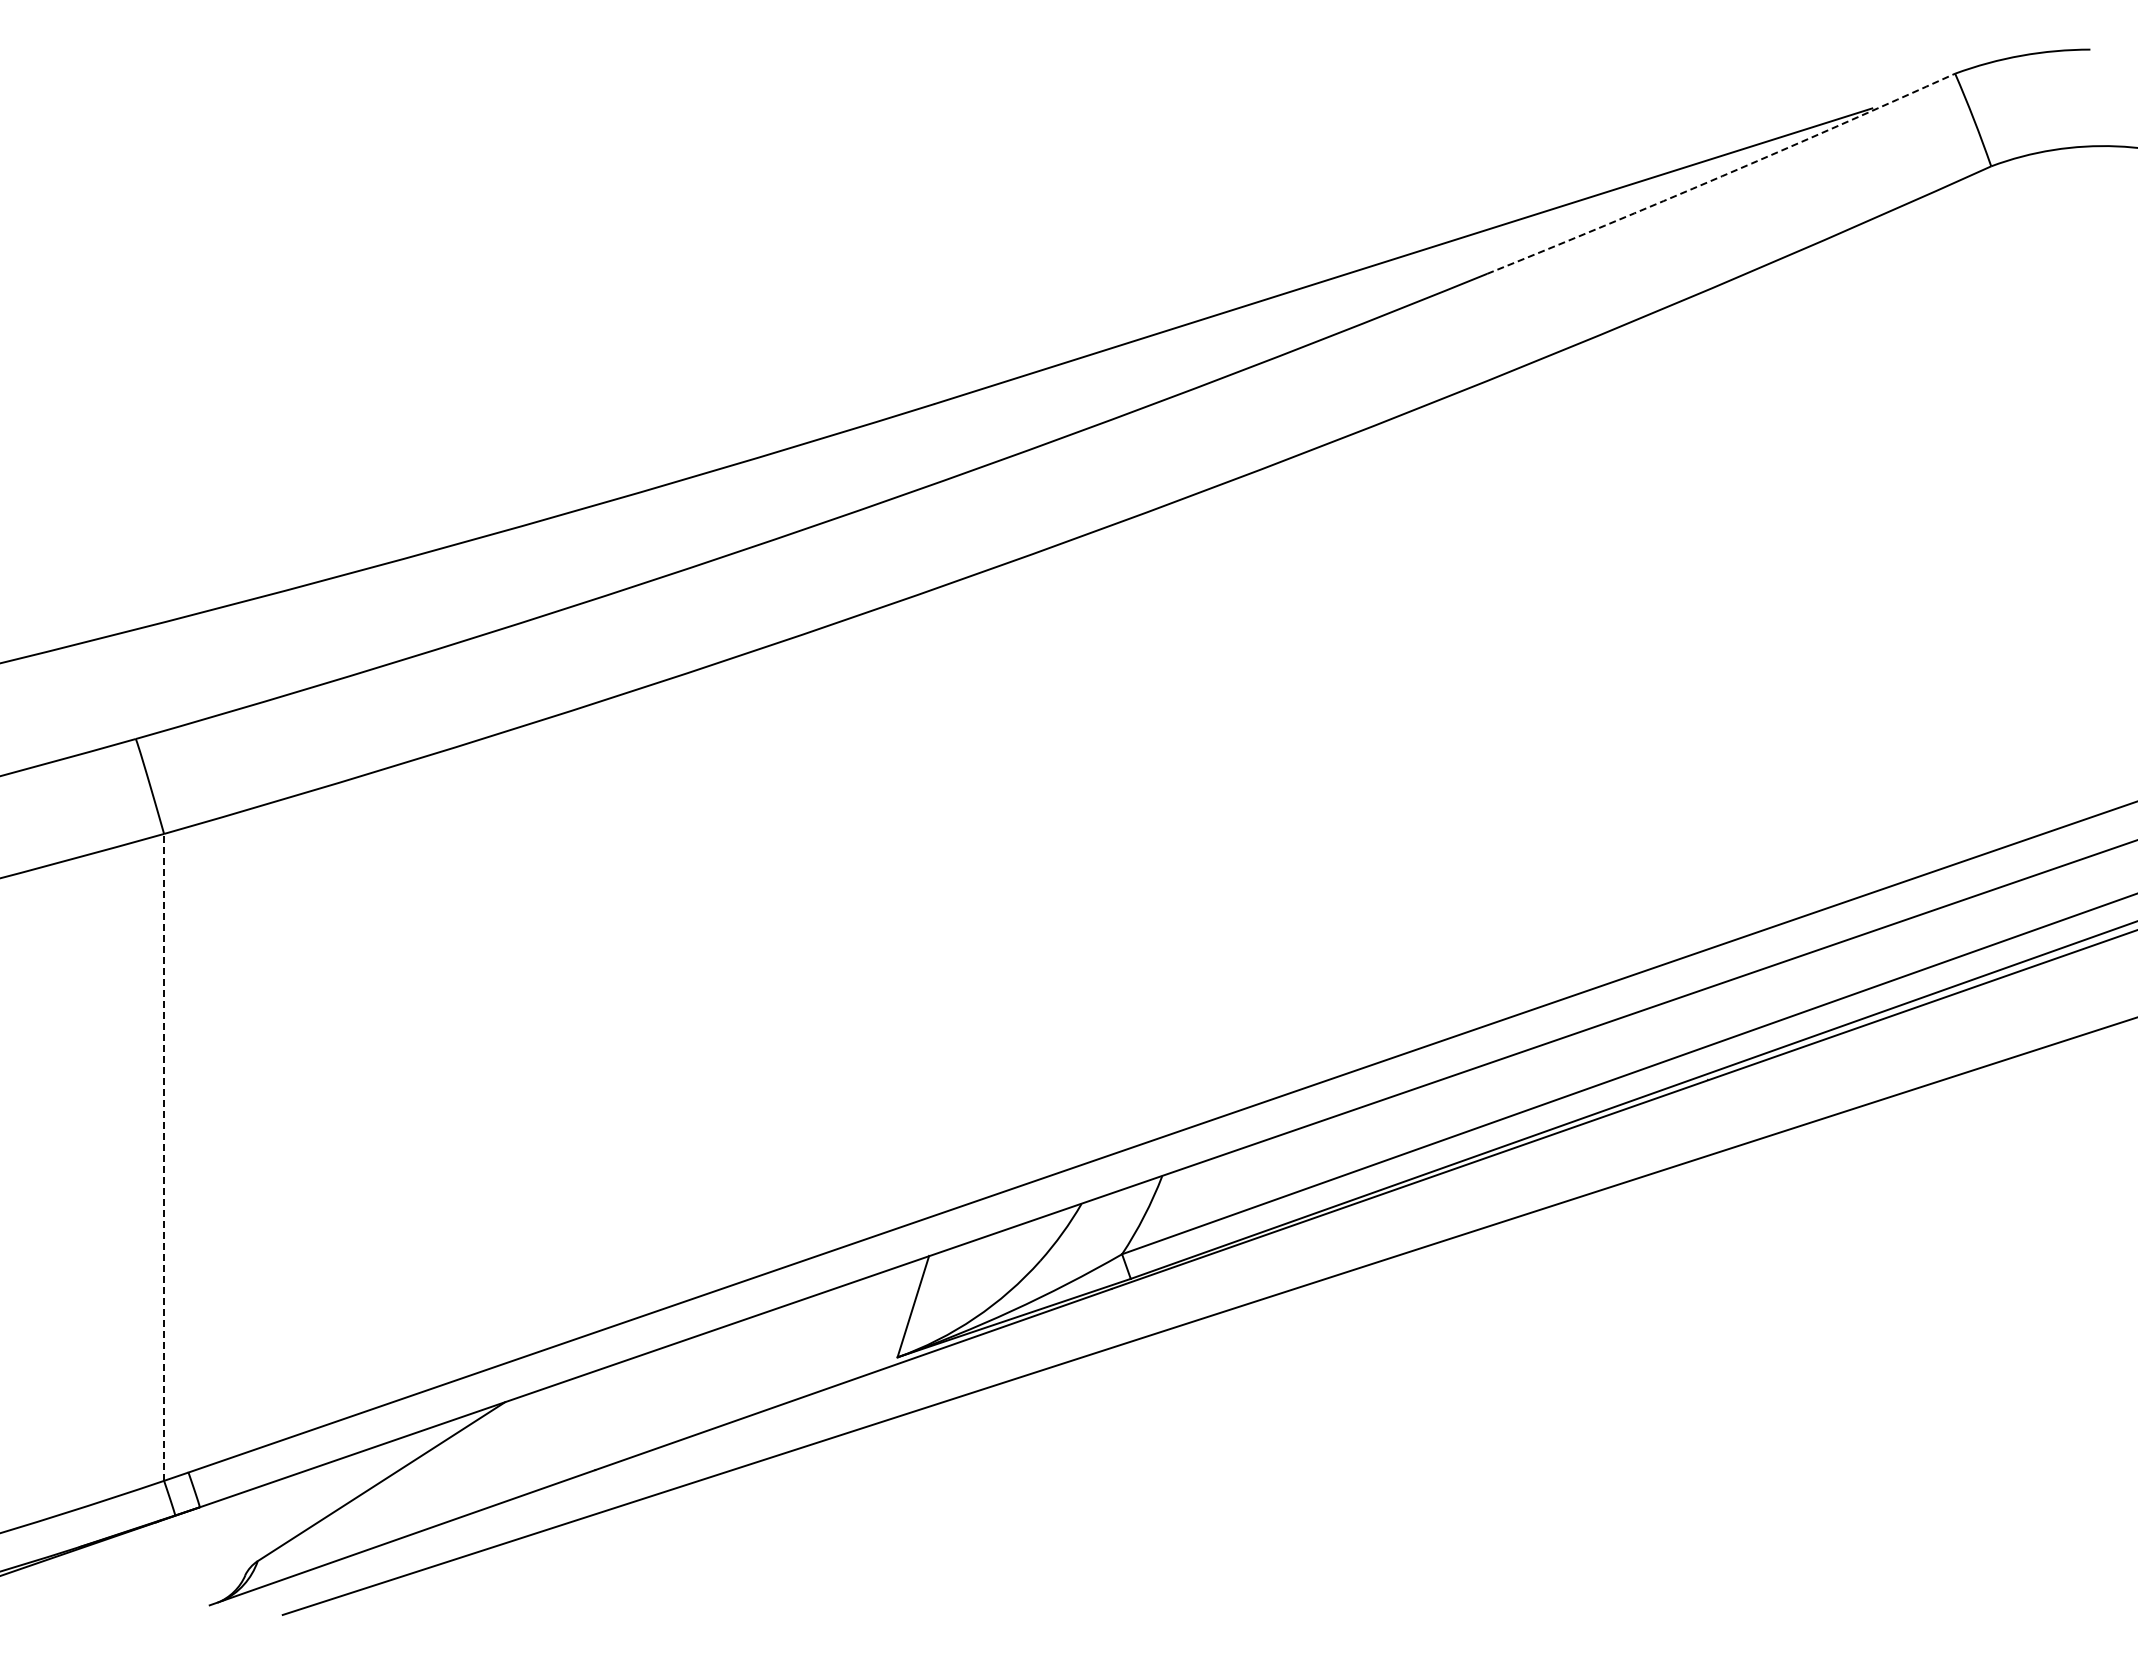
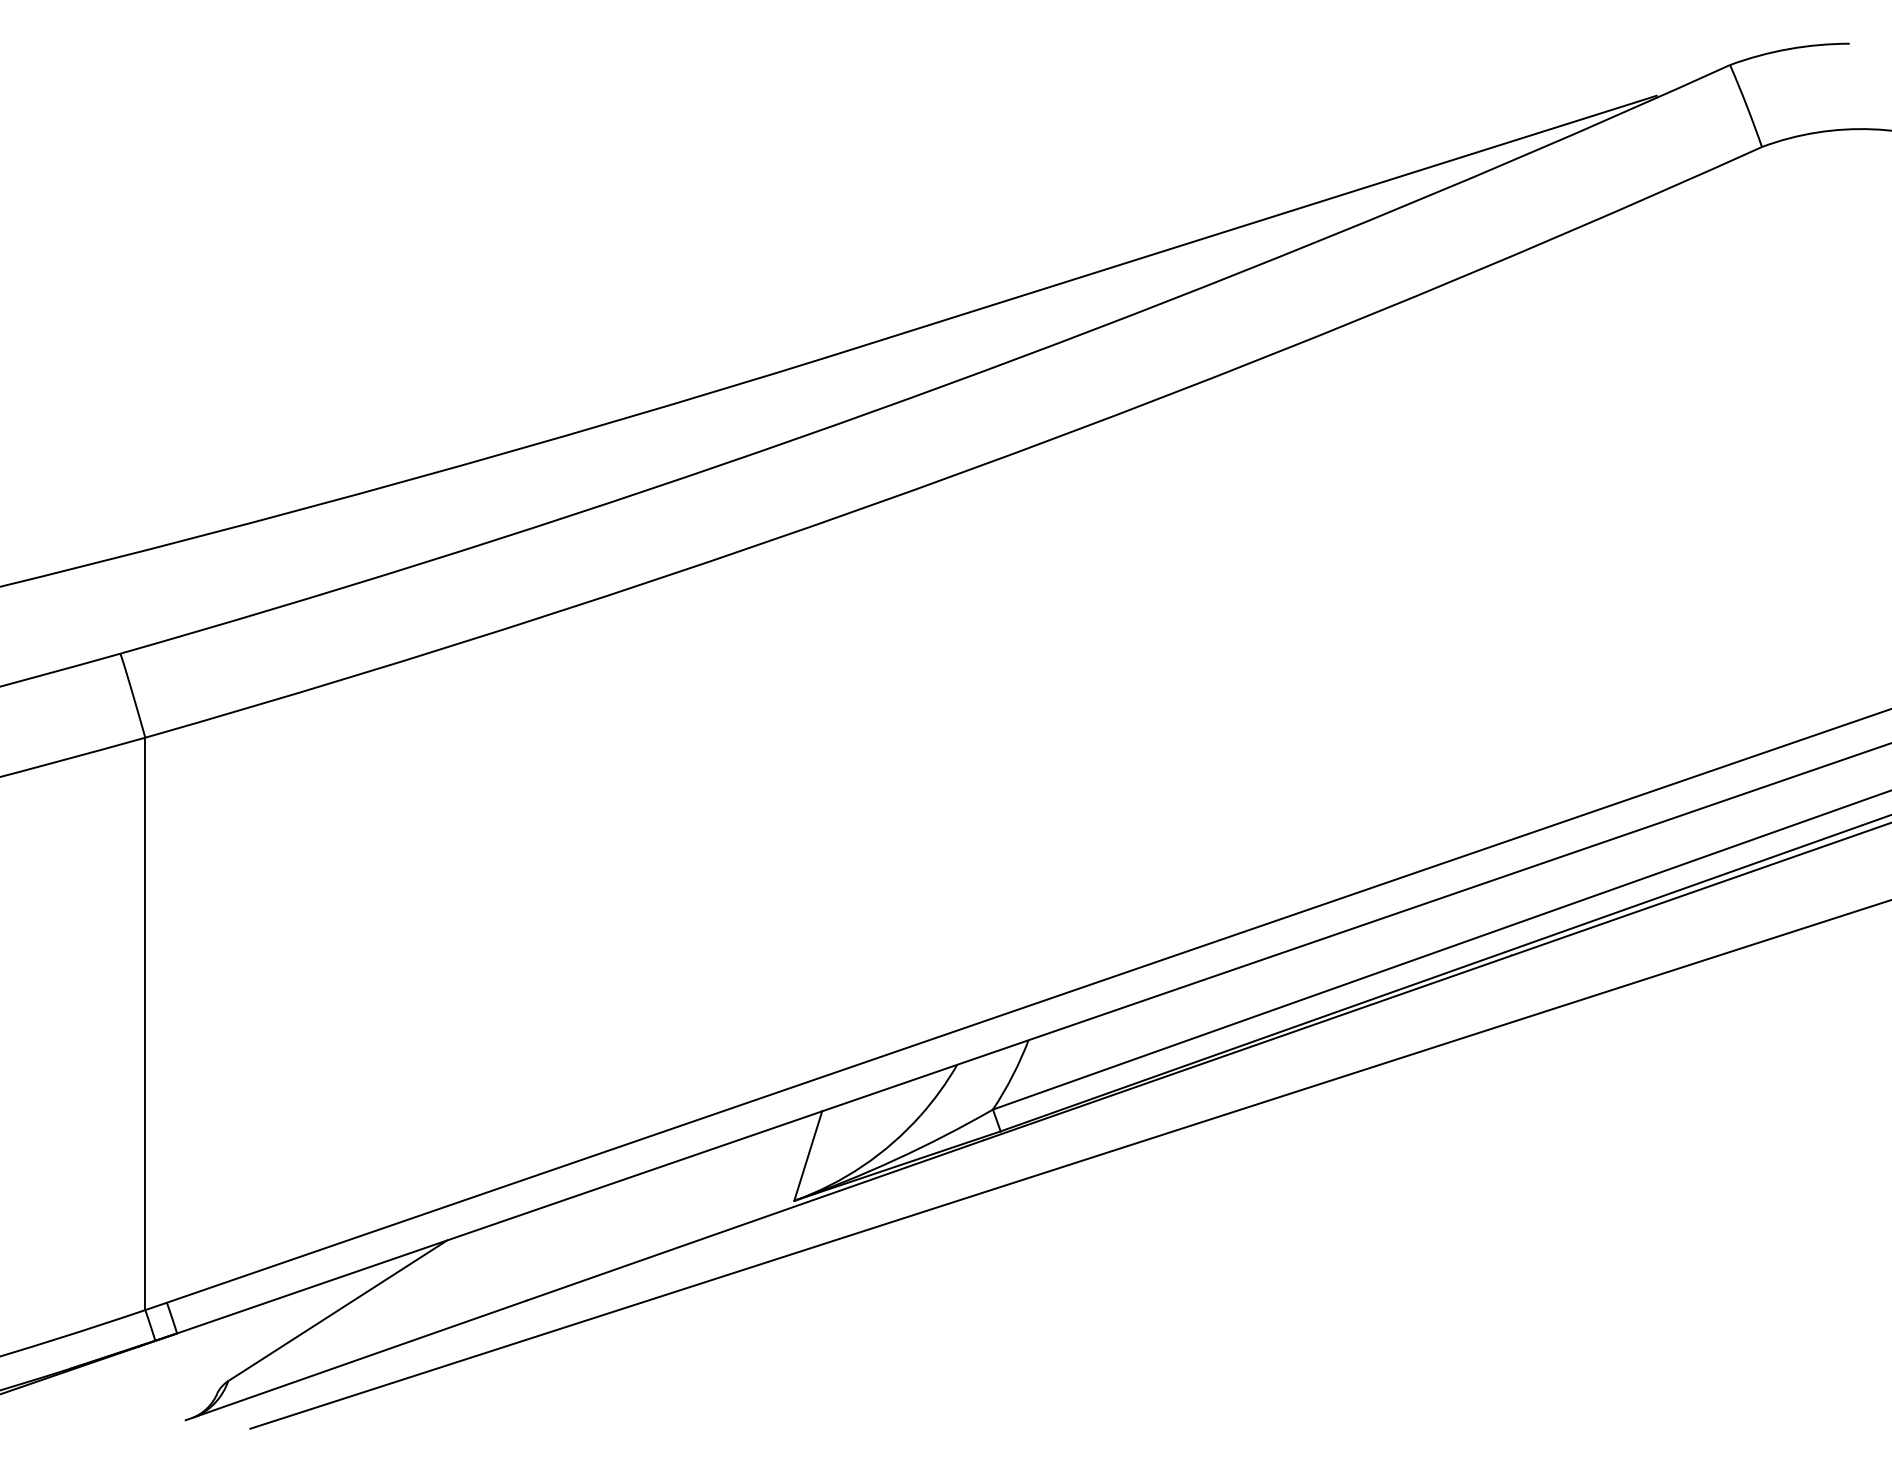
arc: (1722, 176) -> (1524, 155), dashed -> solid
line: (164, 1156) -> (145, 1023), dashed -> solid

